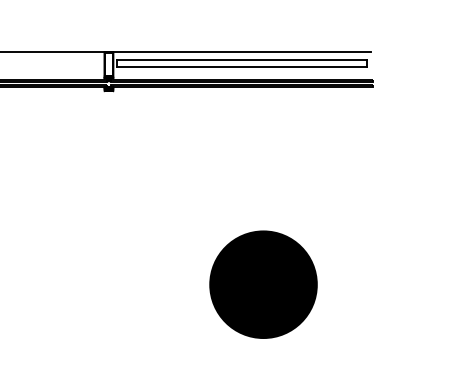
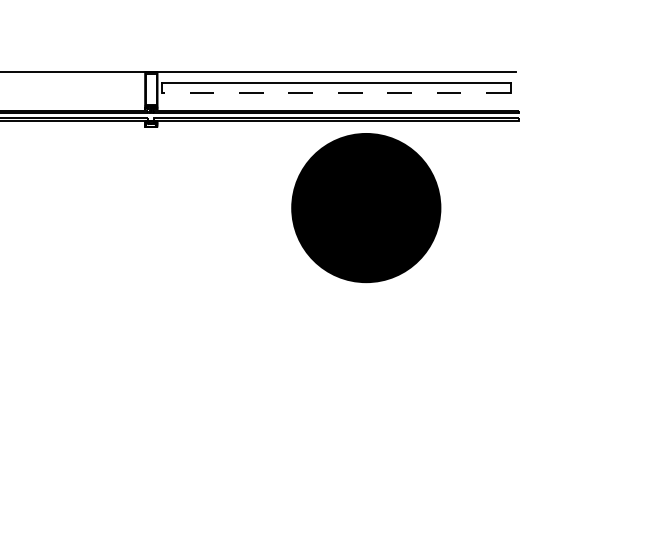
line: (241, 67) -> (335, 93), solid -> dashed
part: (263, 284) -> (366, 207), moved

